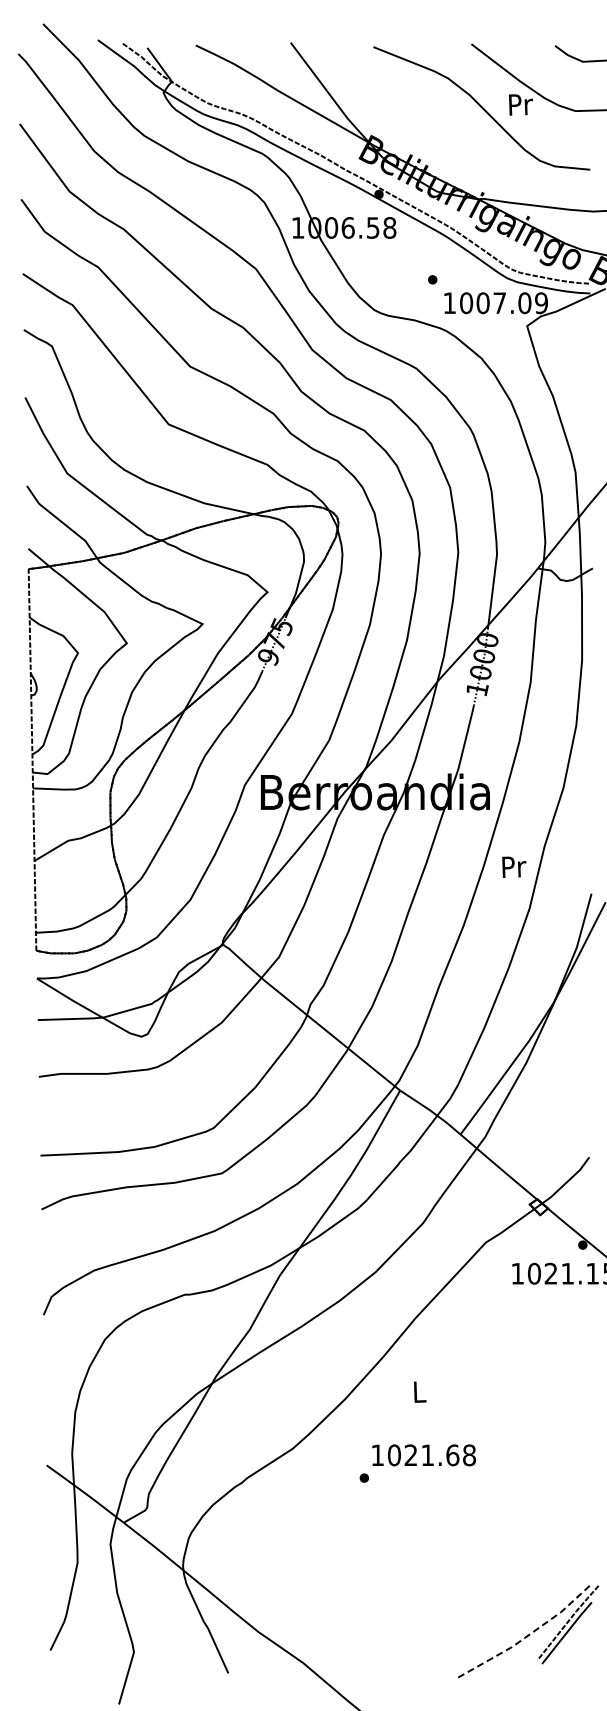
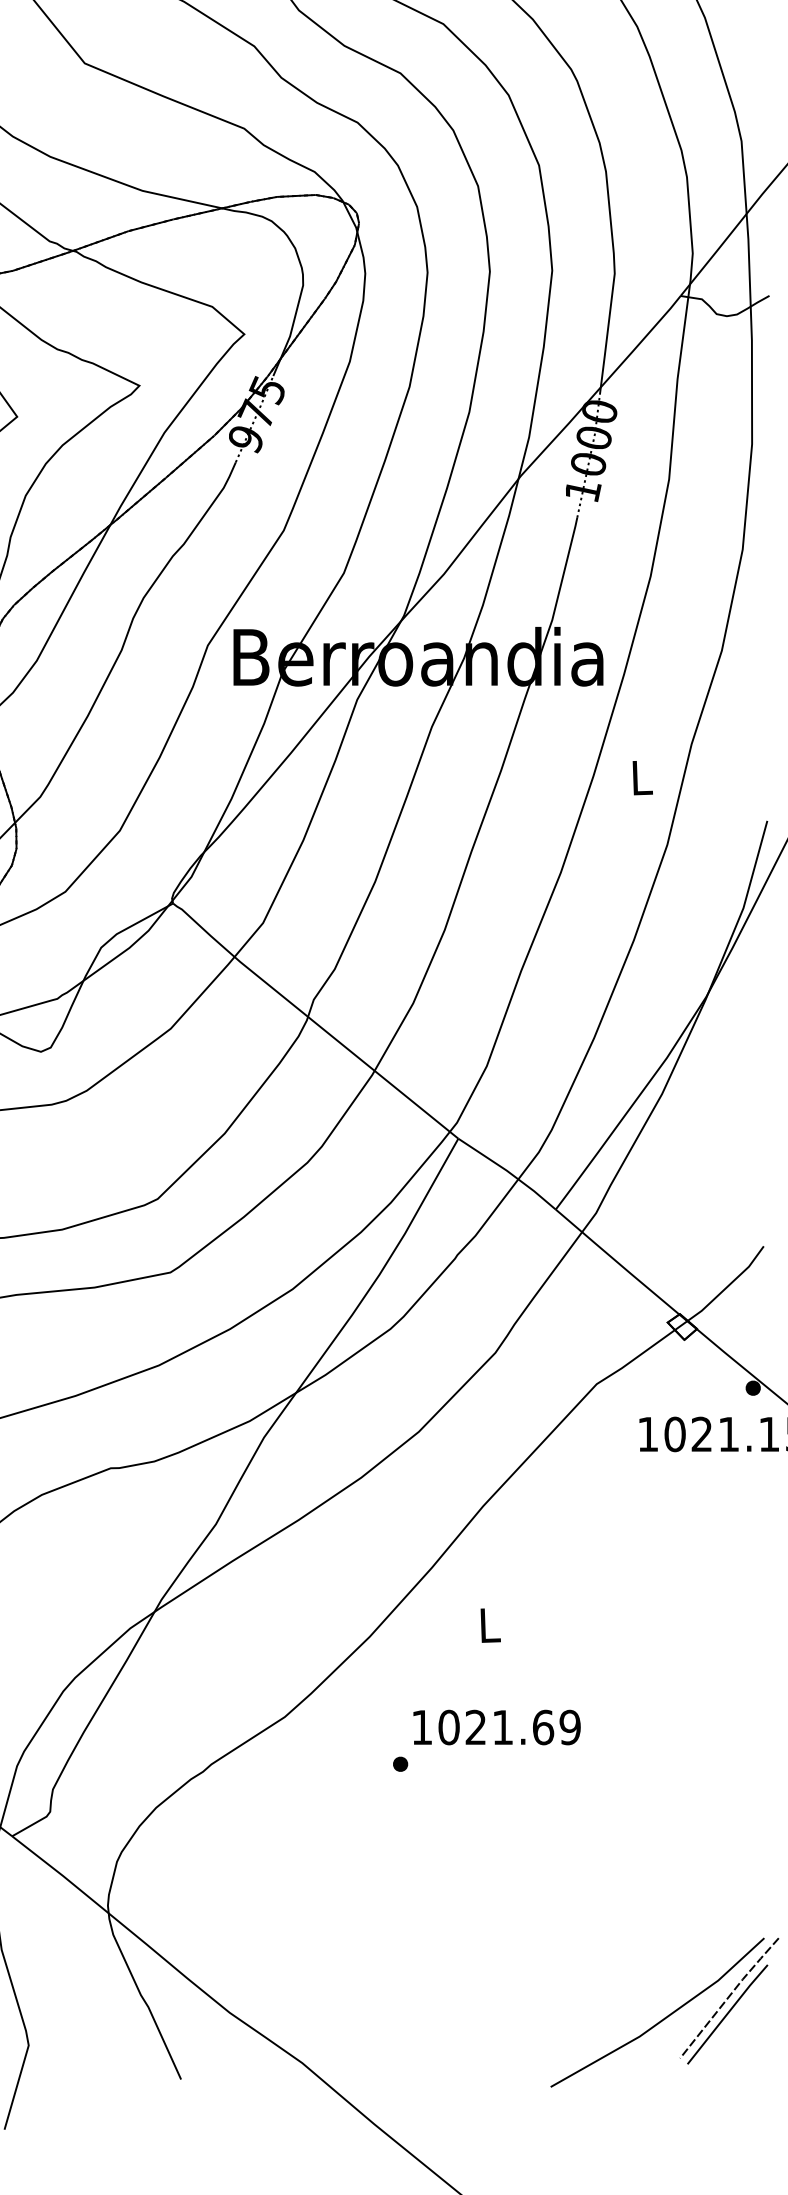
text: (514, 866) -> (642, 777), Pr -> L
text: (468, 1455) -> (568, 1727), 1021.68 -> 1021.69
line: (526, 1637) -> (662, 2021), dashed -> solid

